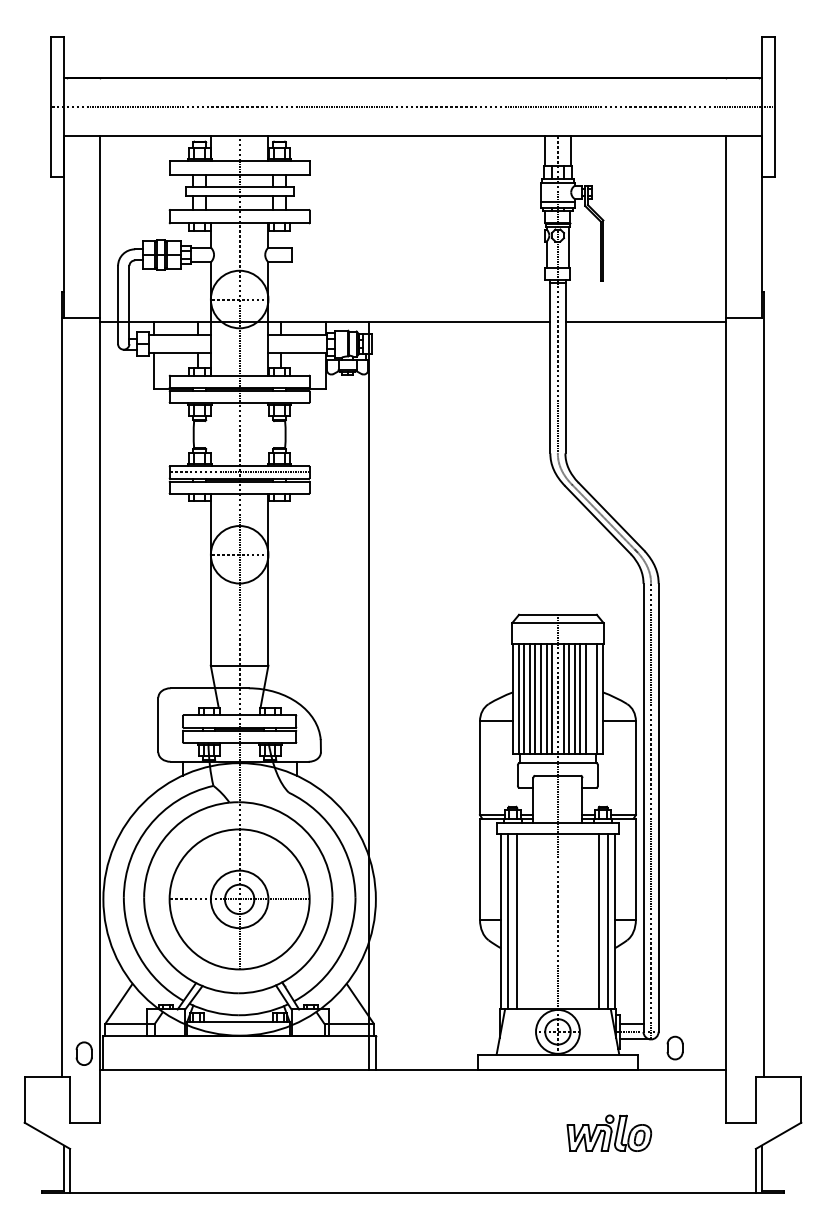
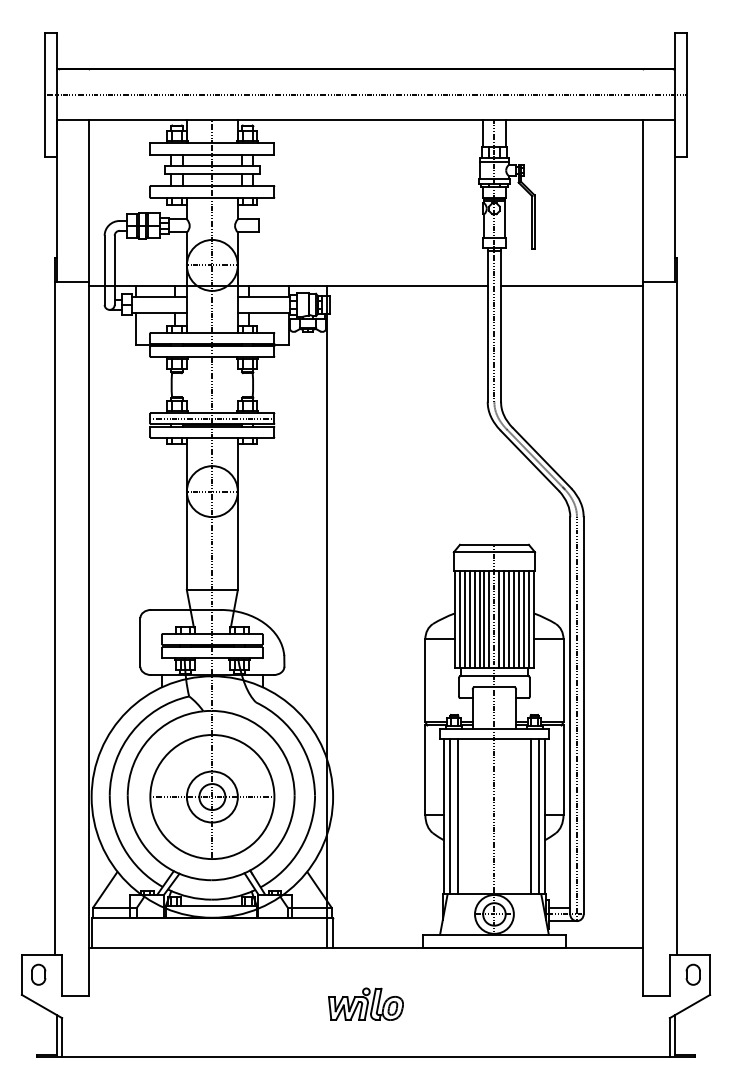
line: (591, 699) -> (524, 619), added
part: (674, 1047) -> (692, 974), moved
part: (84, 1053) -> (38, 974), moved
part: (608, 1132) -> (365, 1003), moved

